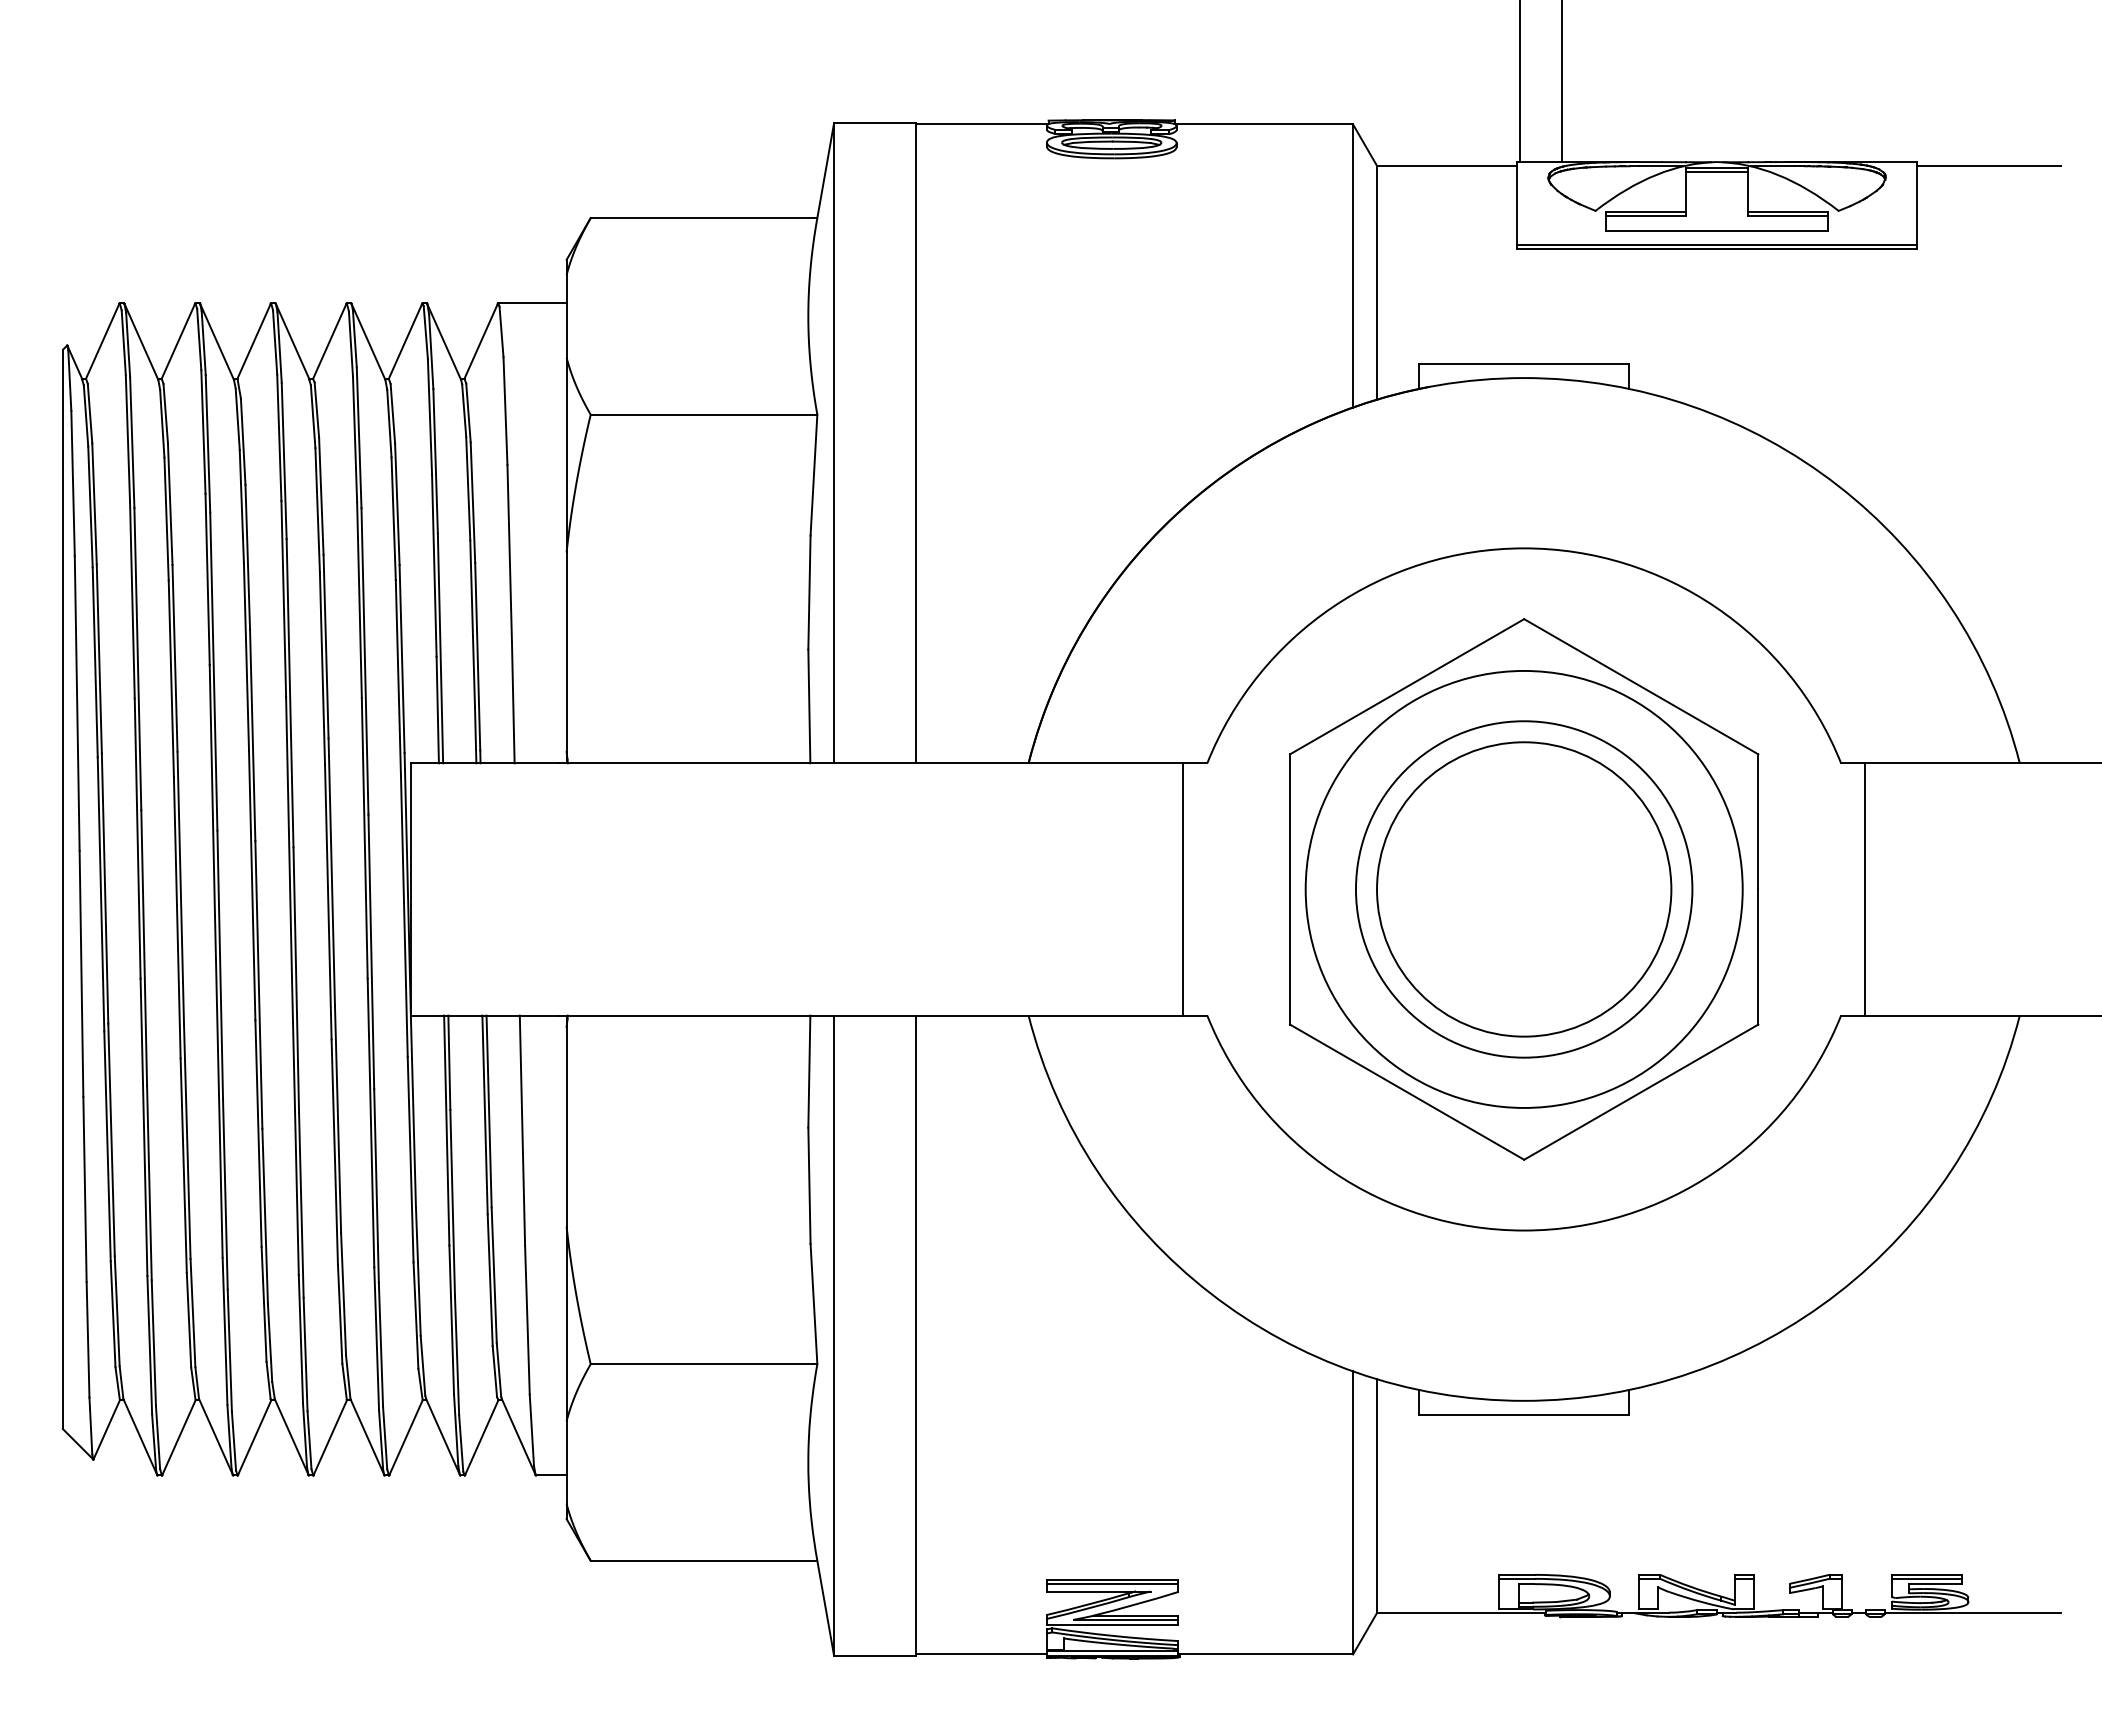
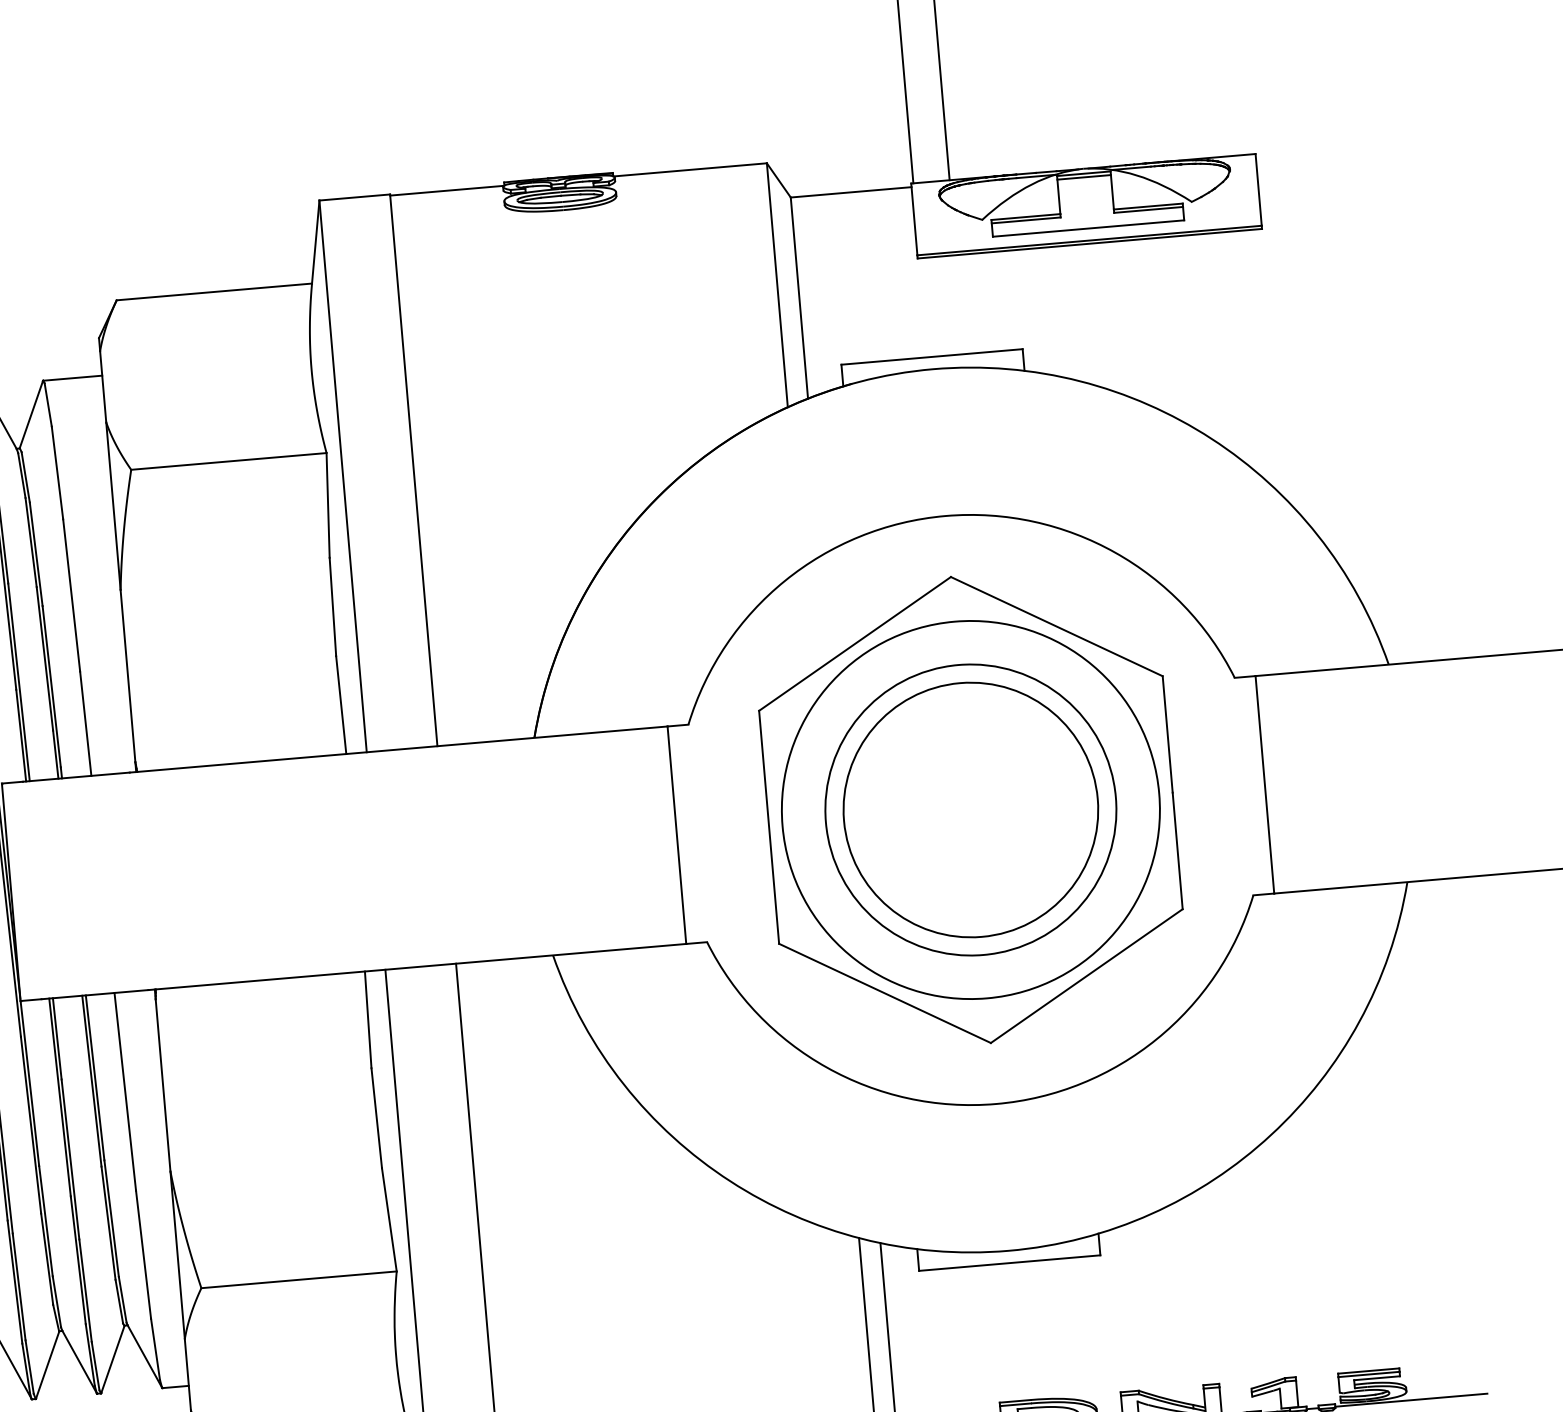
line: (1988, 166) -> (1317, 152), removed

